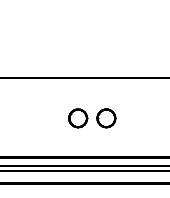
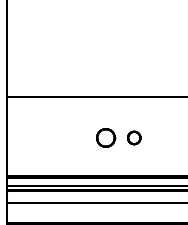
part: (106, 117) -> (134, 137), size x0.7

